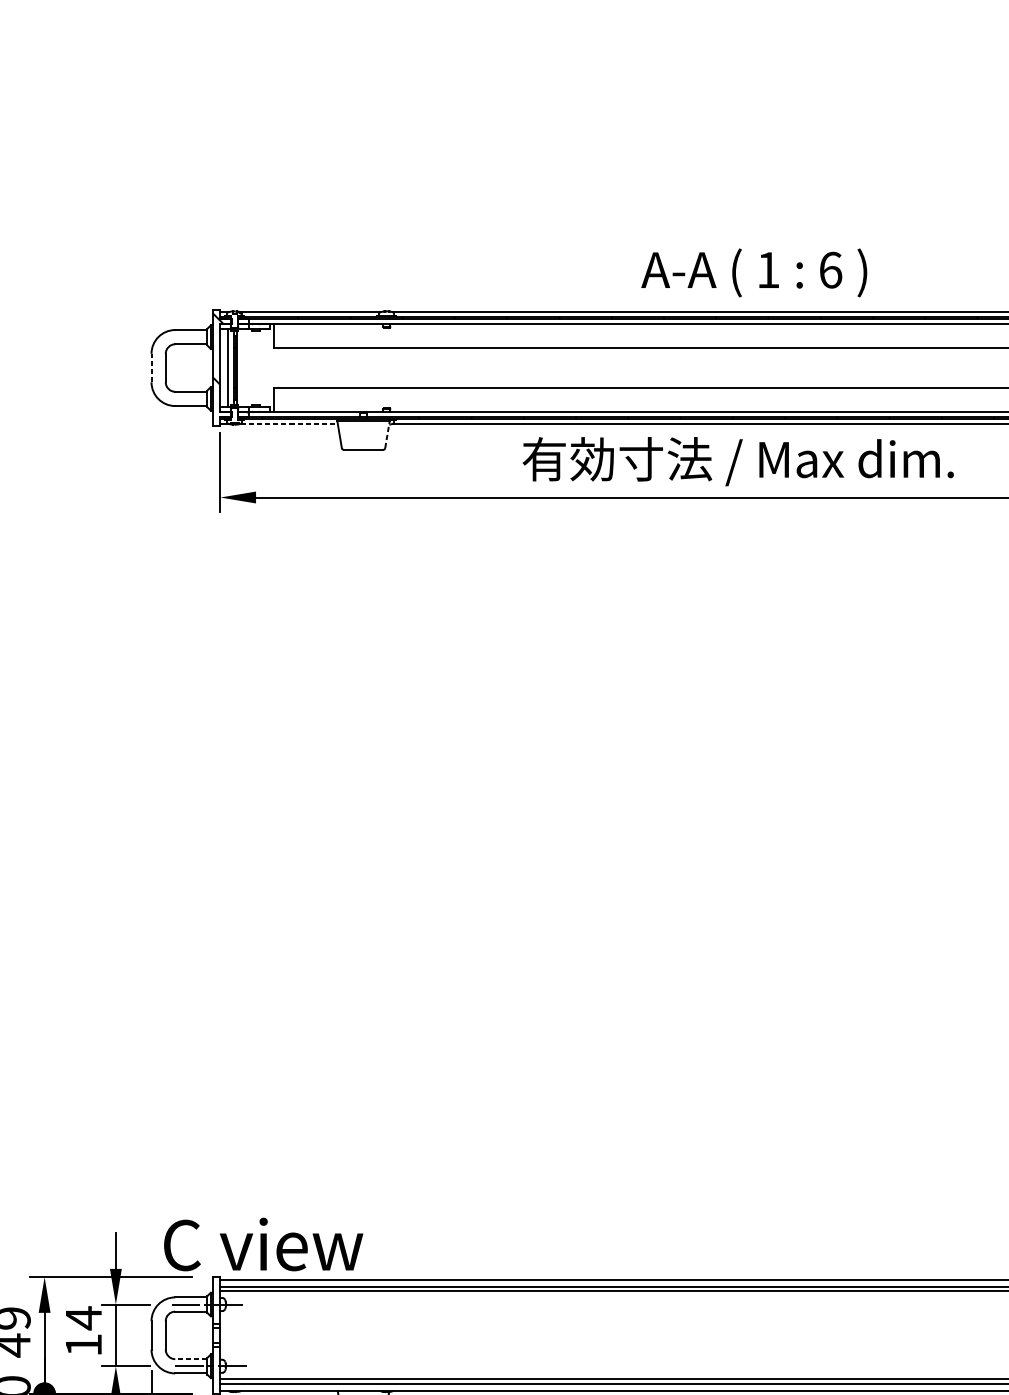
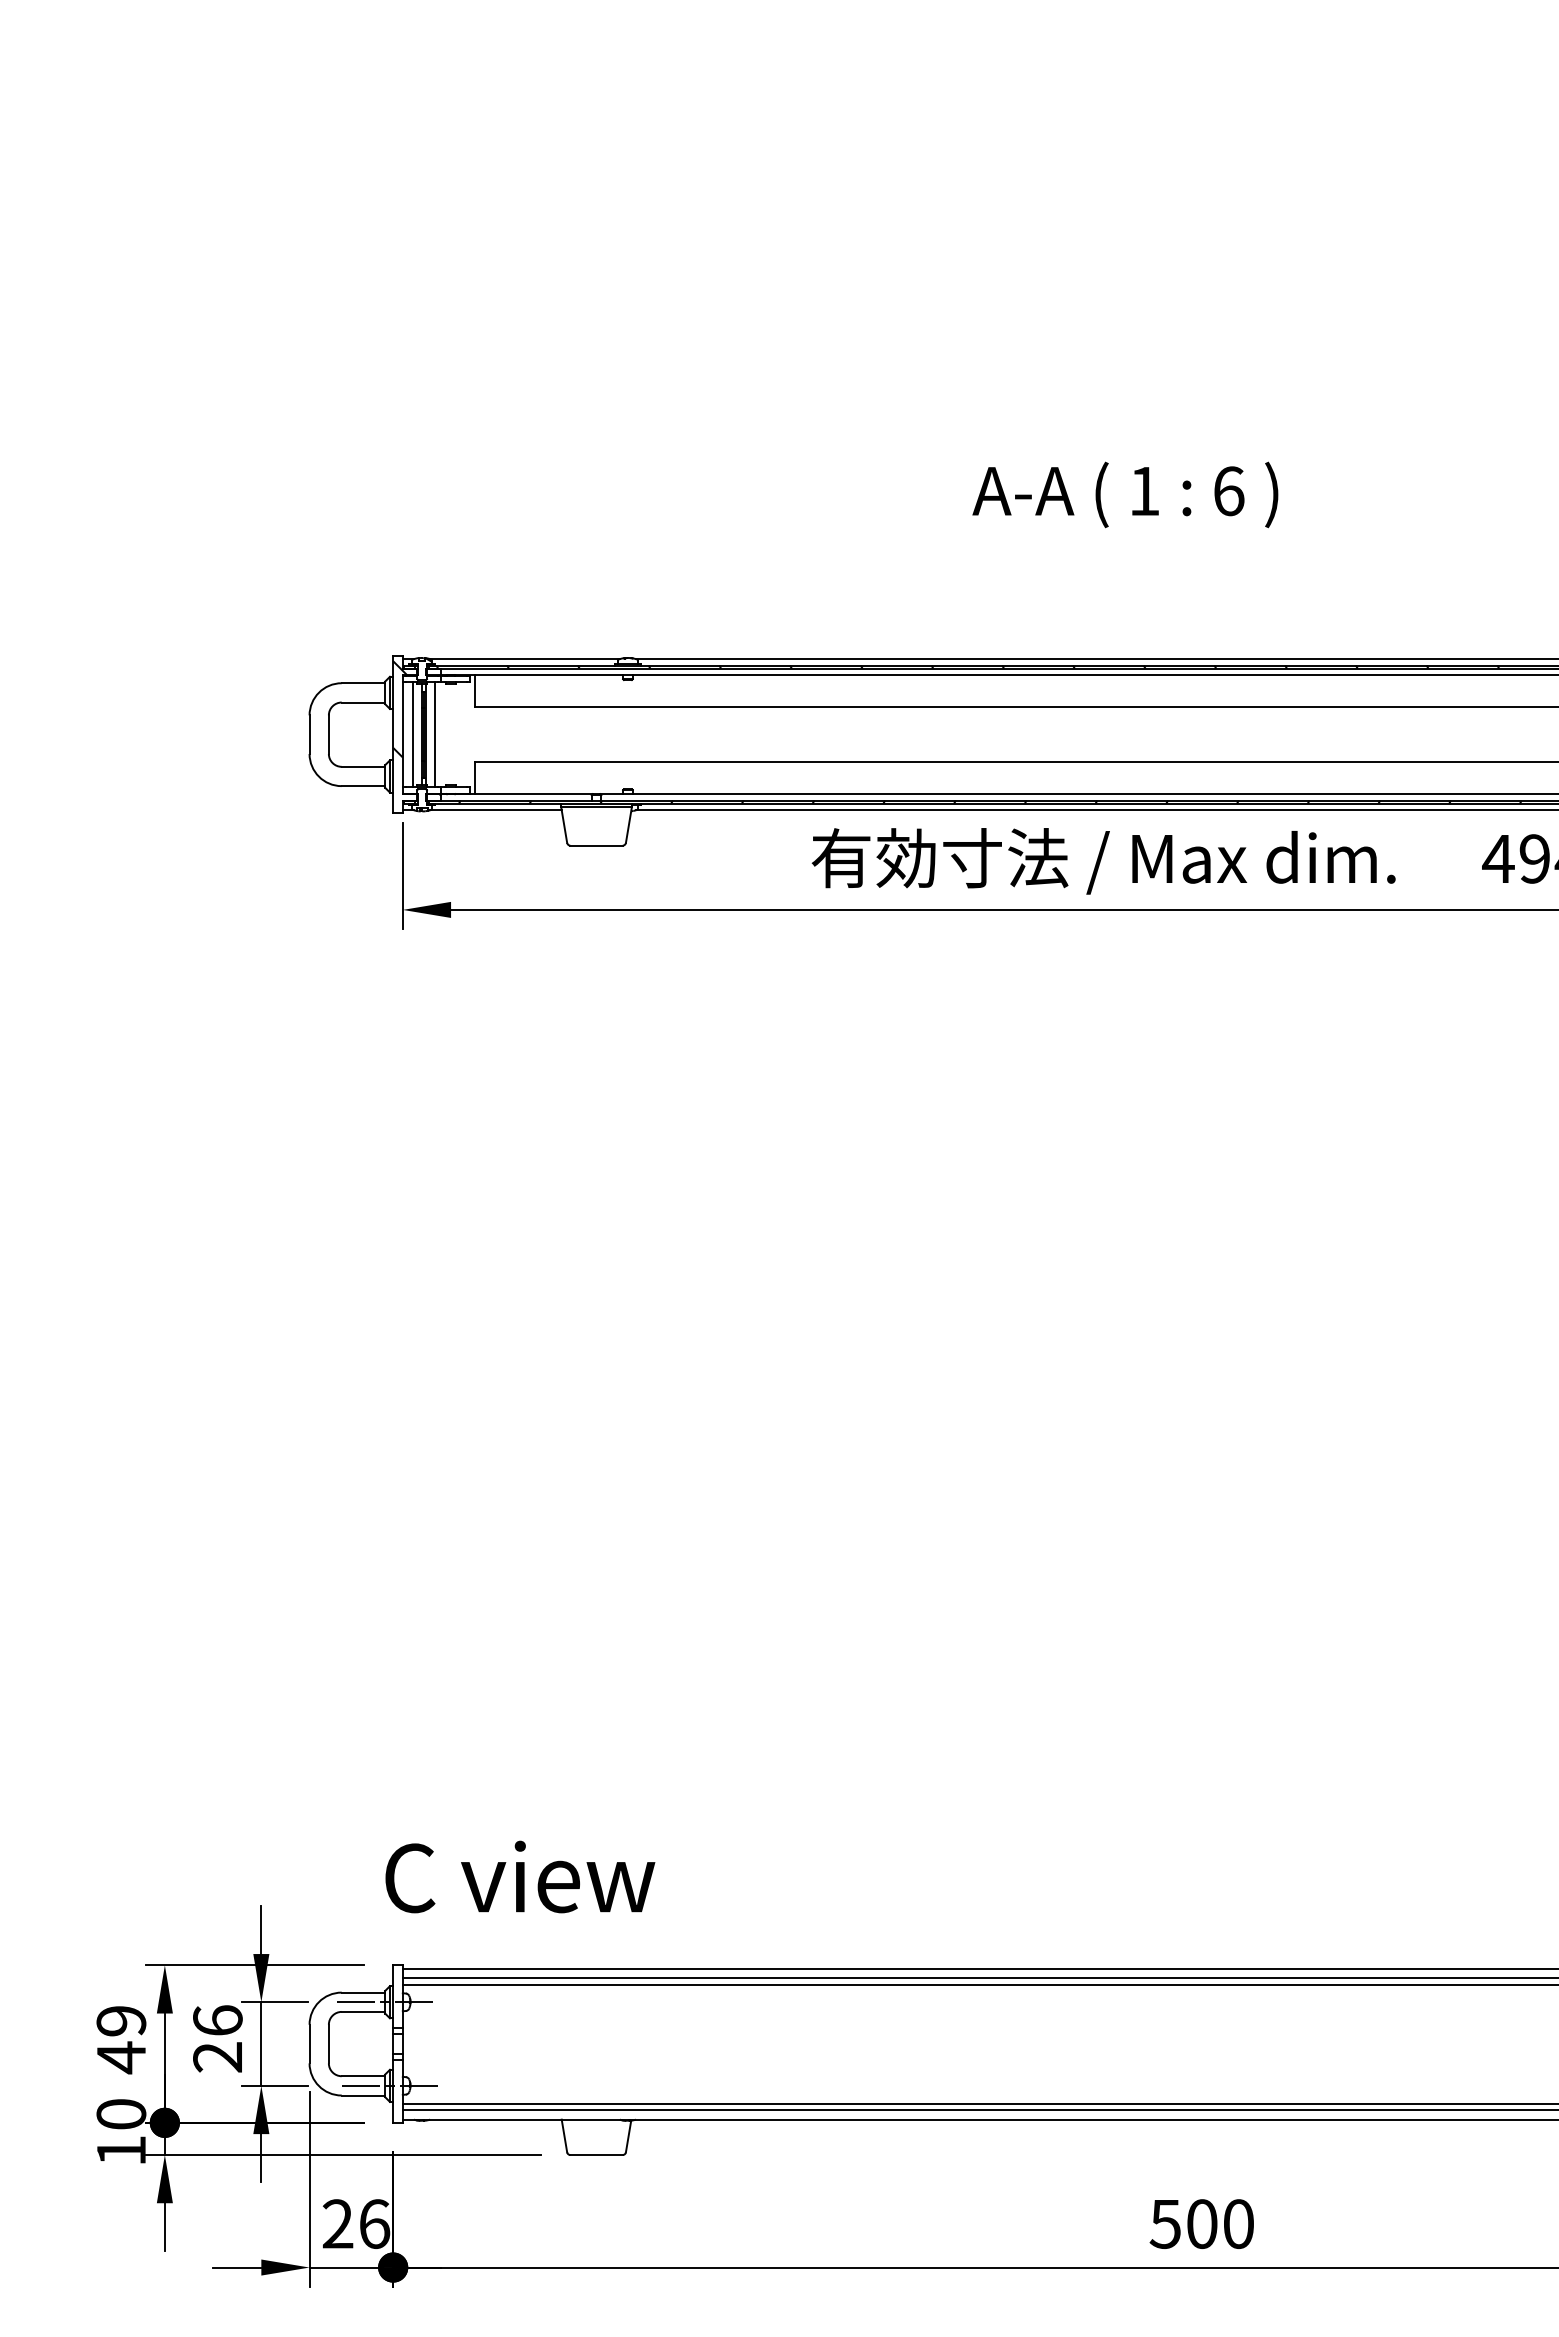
text: (754, 272) -> (1125, 494), moved
line: (151, 367) -> (309, 734), dashed -> solid
line: (243, 367) -> (434, 734), added
line: (288, 424) -> (495, 810), dashed -> solid
line: (387, 434) -> (629, 824), dashed -> solid
text: (263, 1244) -> (520, 1876), moved
text: (83, 1331) -> (217, 2038), 14 -> 26
line: (191, 1359) -> (363, 2076), dashed -> solid

